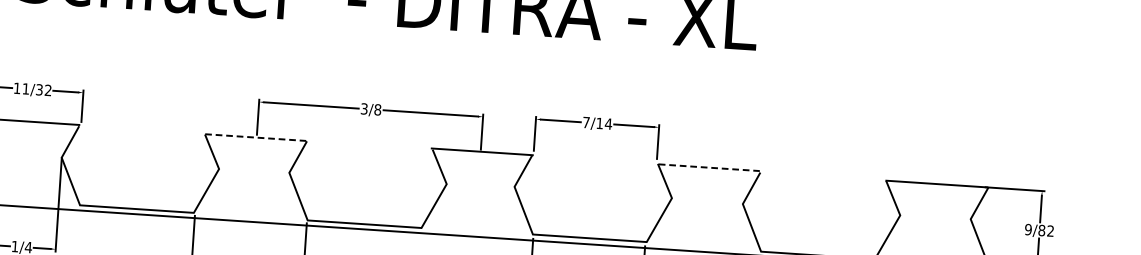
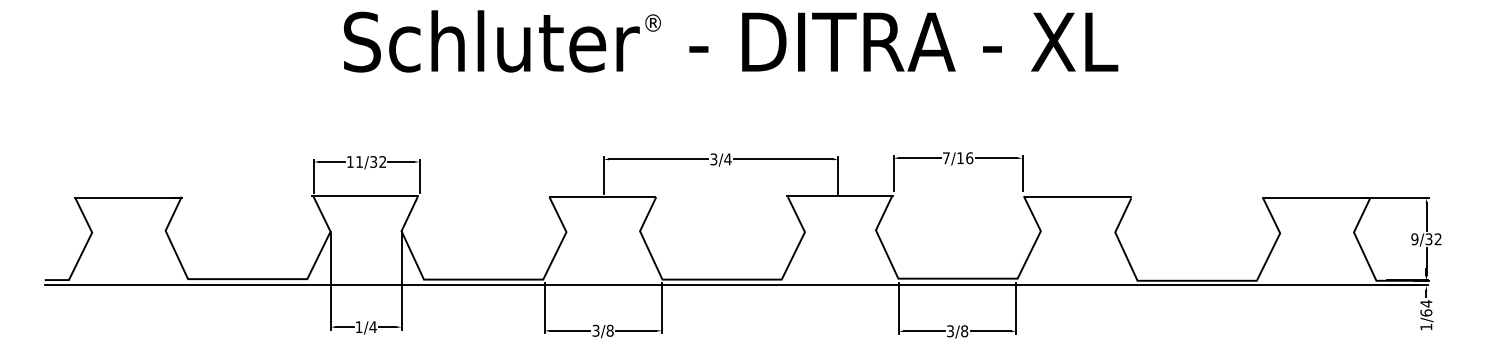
text: (377, 109) -> (727, 159), 3/8 -> 3/4
text: (608, 124) -> (969, 158), 7/14 -> 7/16
line: (255, 137) -> (602, 196), dashed -> solid
line: (709, 167) -> (1077, 196), dashed -> solid
text: (1041, 230) -> (1428, 239), 9/82 -> 9/32

